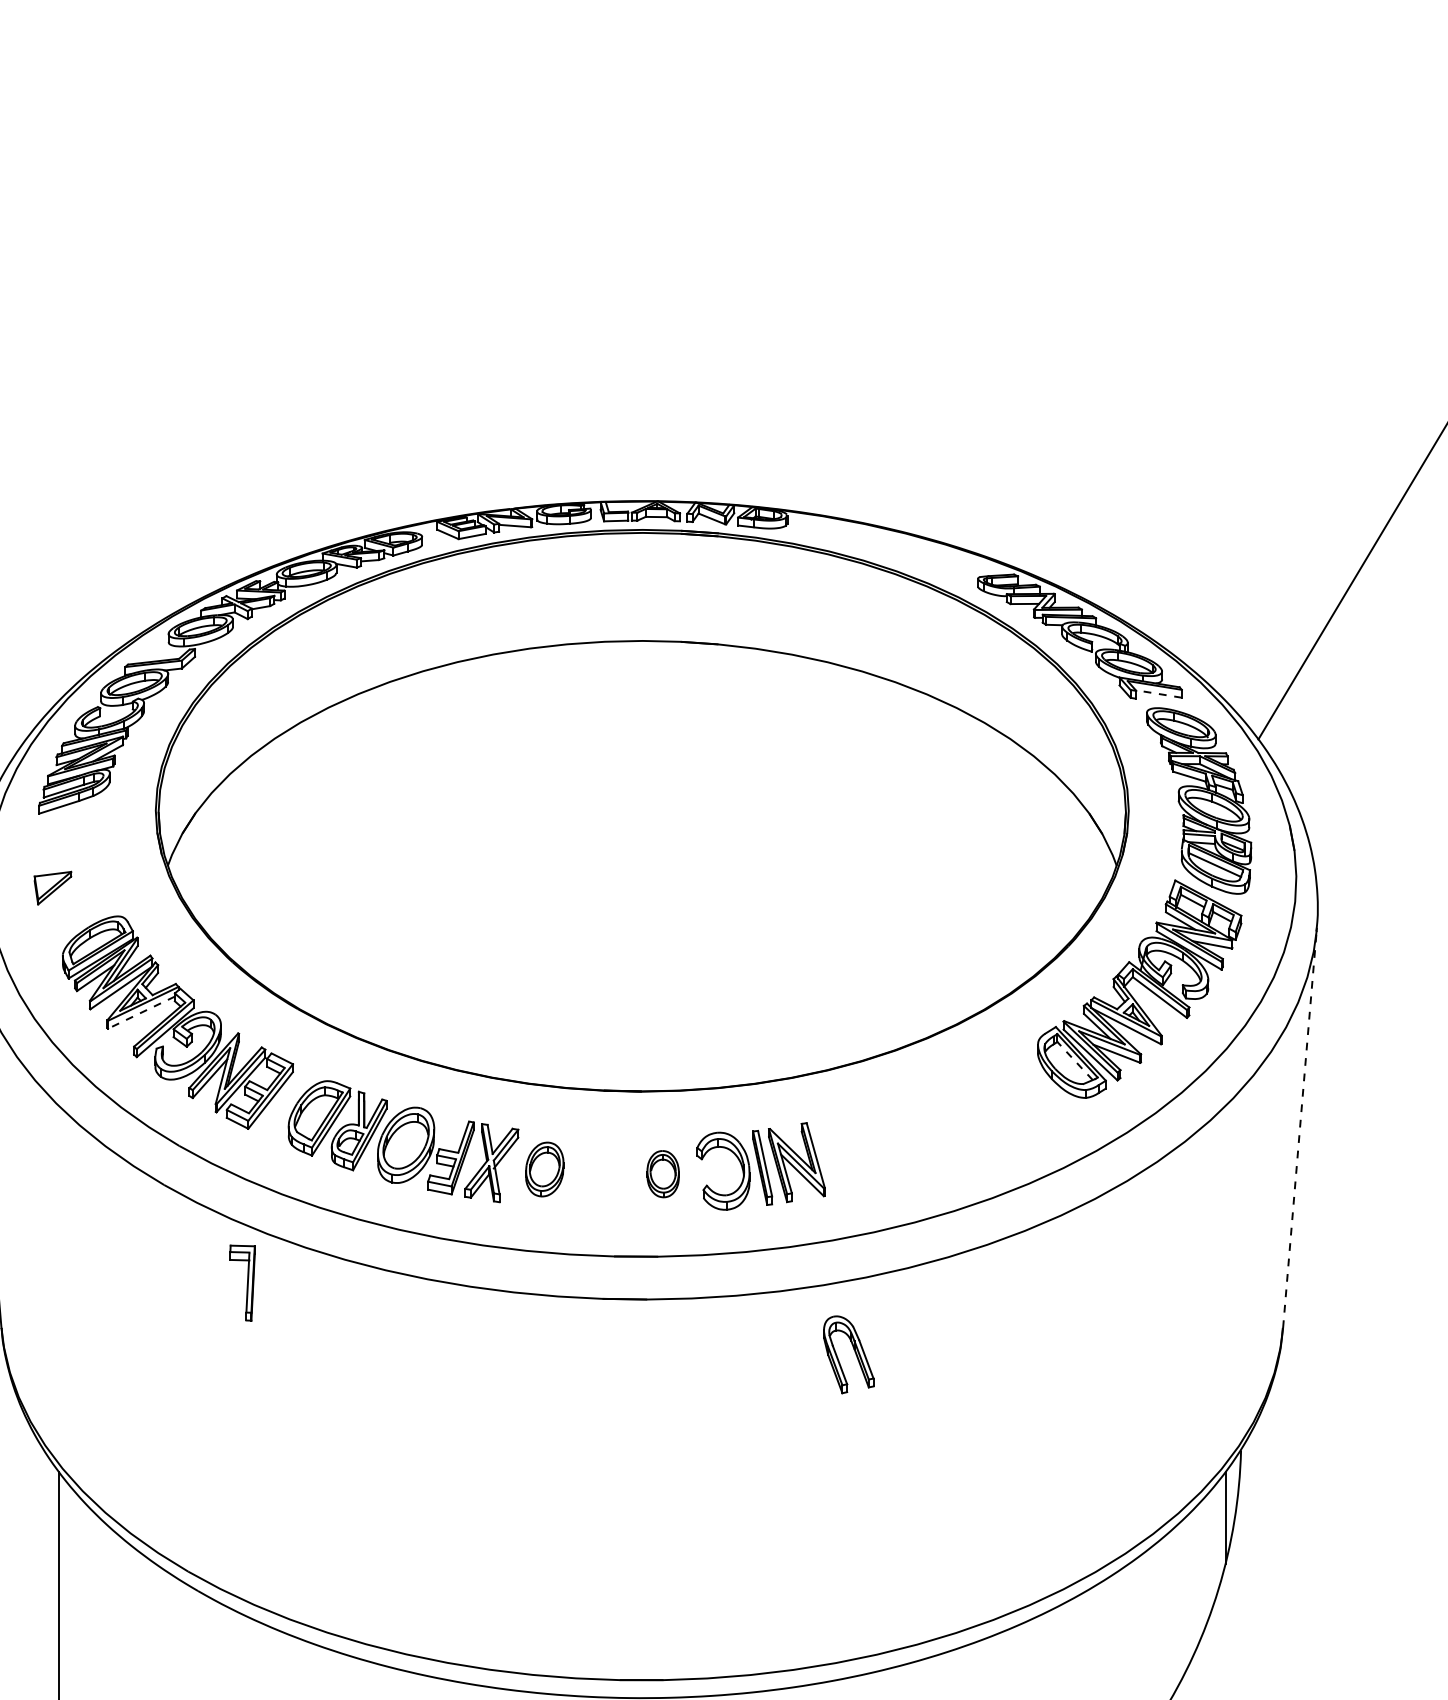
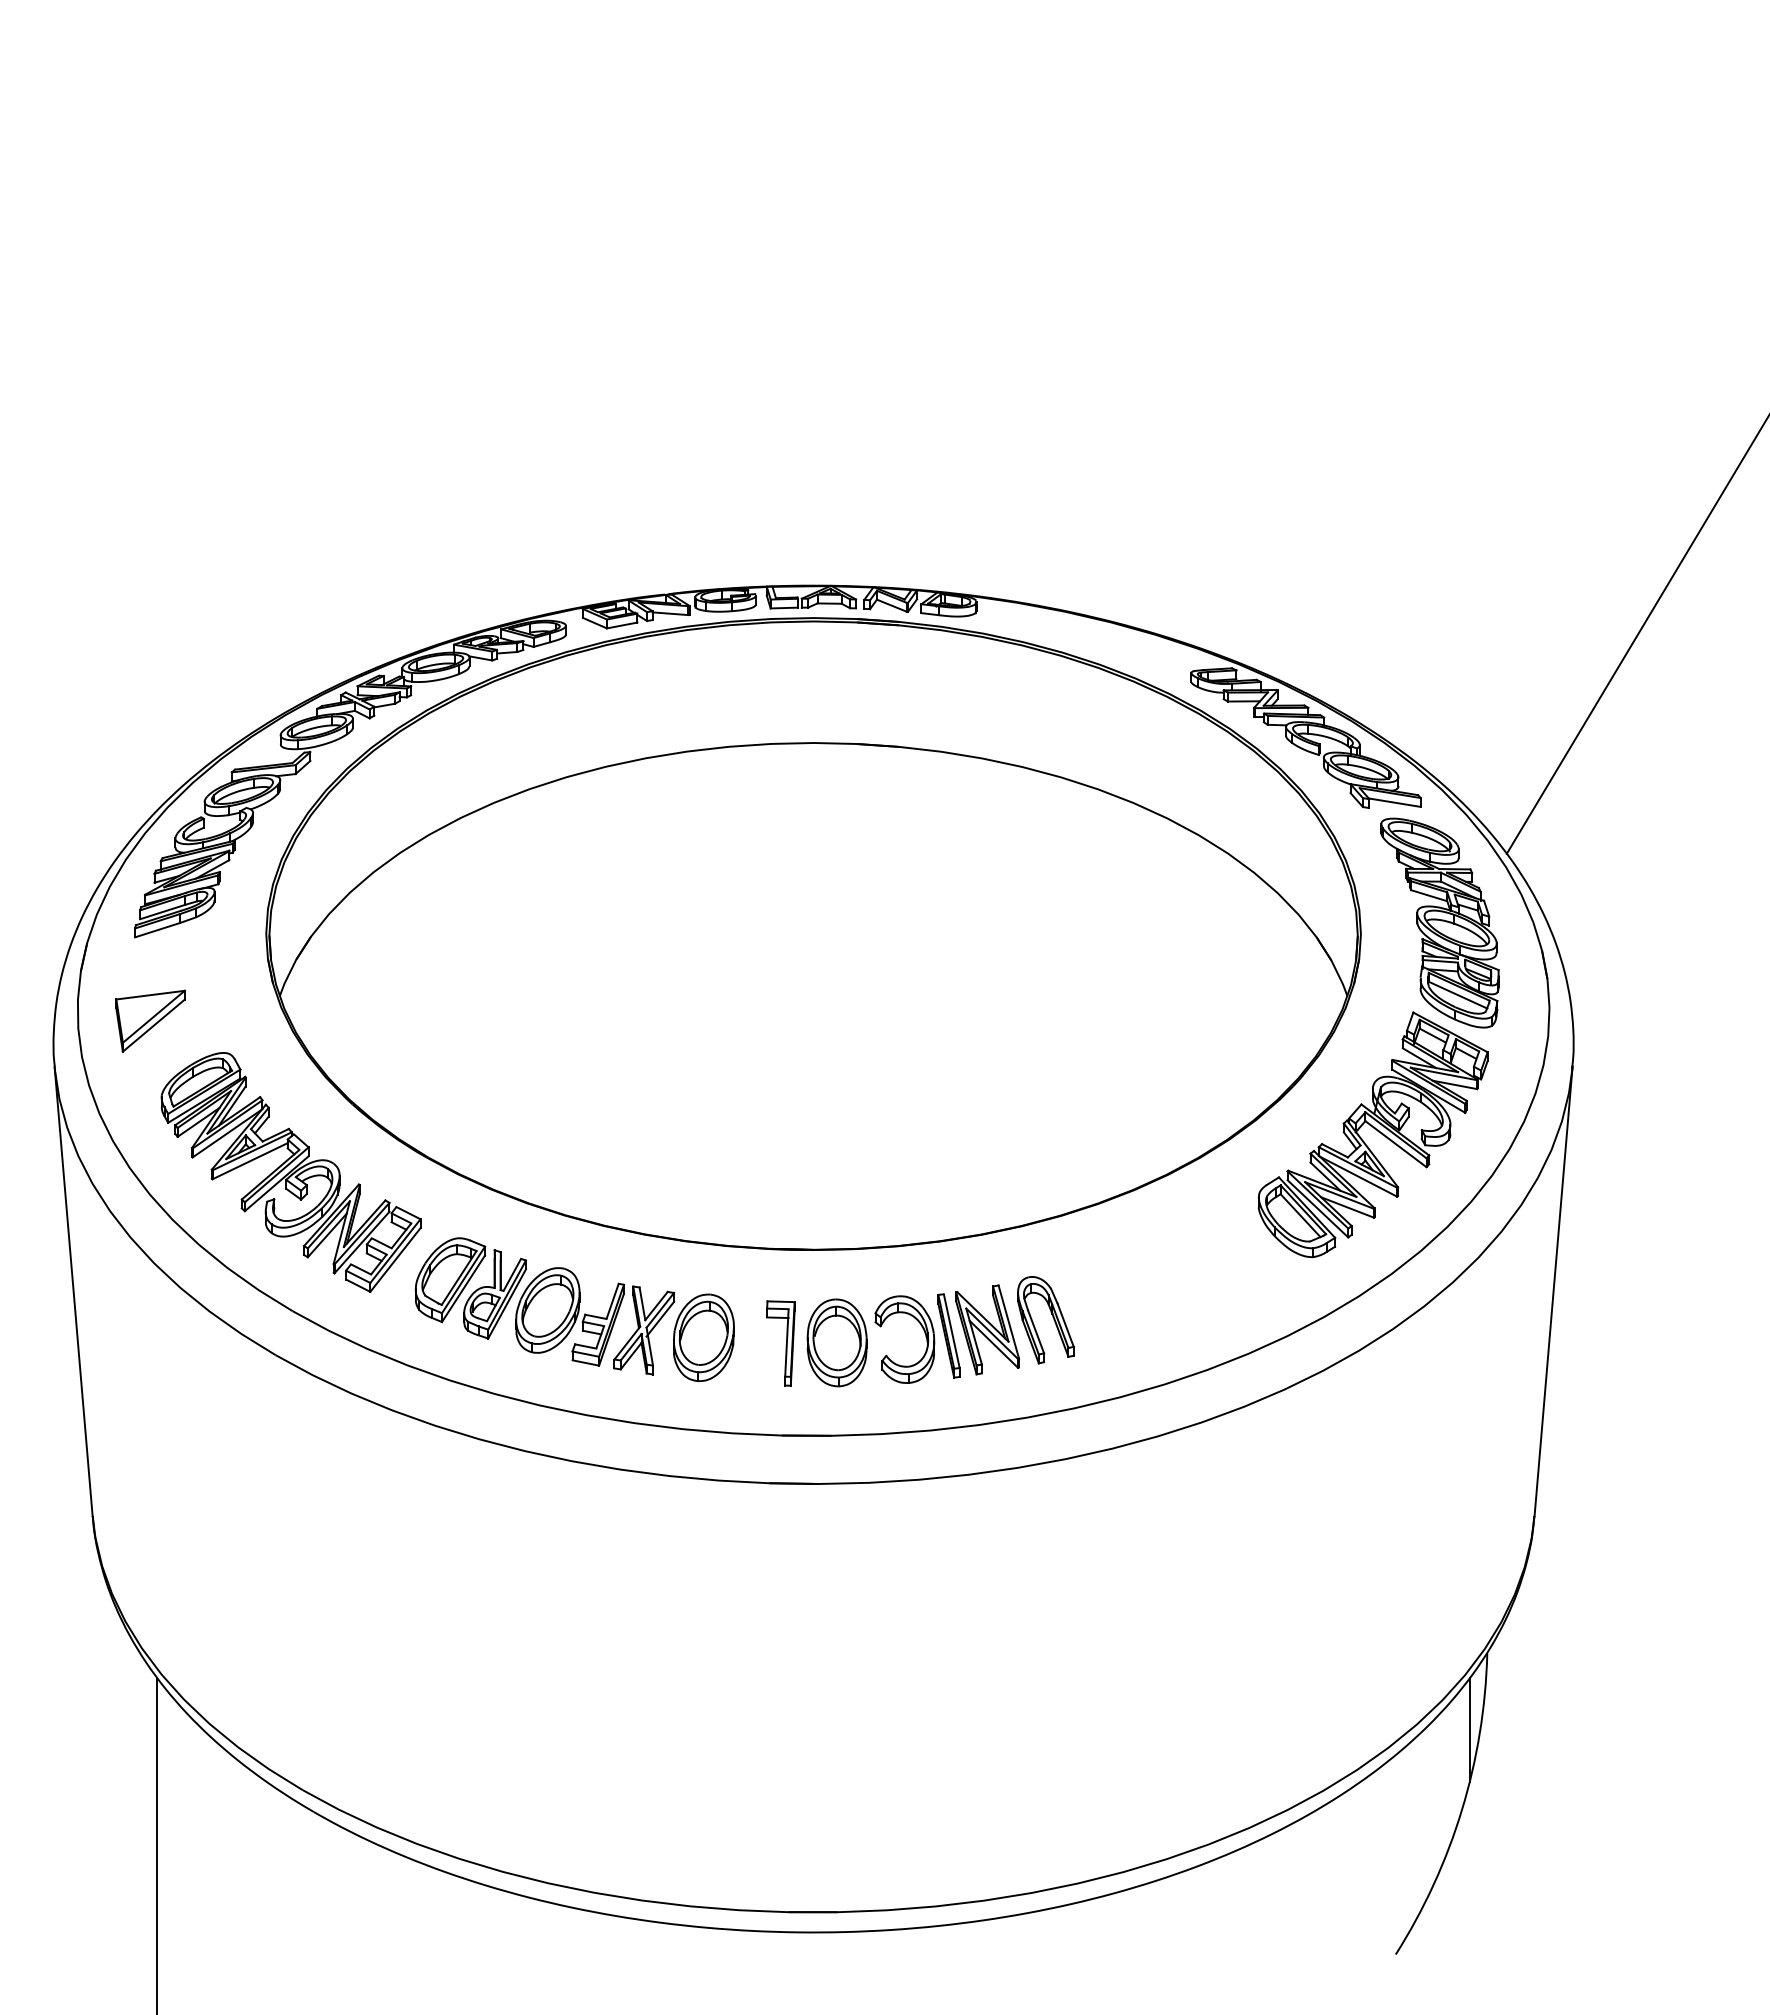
line: (1158, 693) -> (1394, 802), dashed -> solid
part: (52, 887) -> (150, 1020), size x1.67
line: (141, 1012) -> (250, 1161), dashed -> solid
line: (1075, 1060) -> (1300, 1215), dashed -> solid
line: (1299, 1127) -> (1553, 1290), dashed -> solid
part: (544, 1169) -> (703, 1337), size x1.43
part: (662, 1173) -> (836, 1342), size x1.67
part: (242, 1283) -> (780, 1343), moved
part: (854, 1352) -> (1052, 1317), moved

